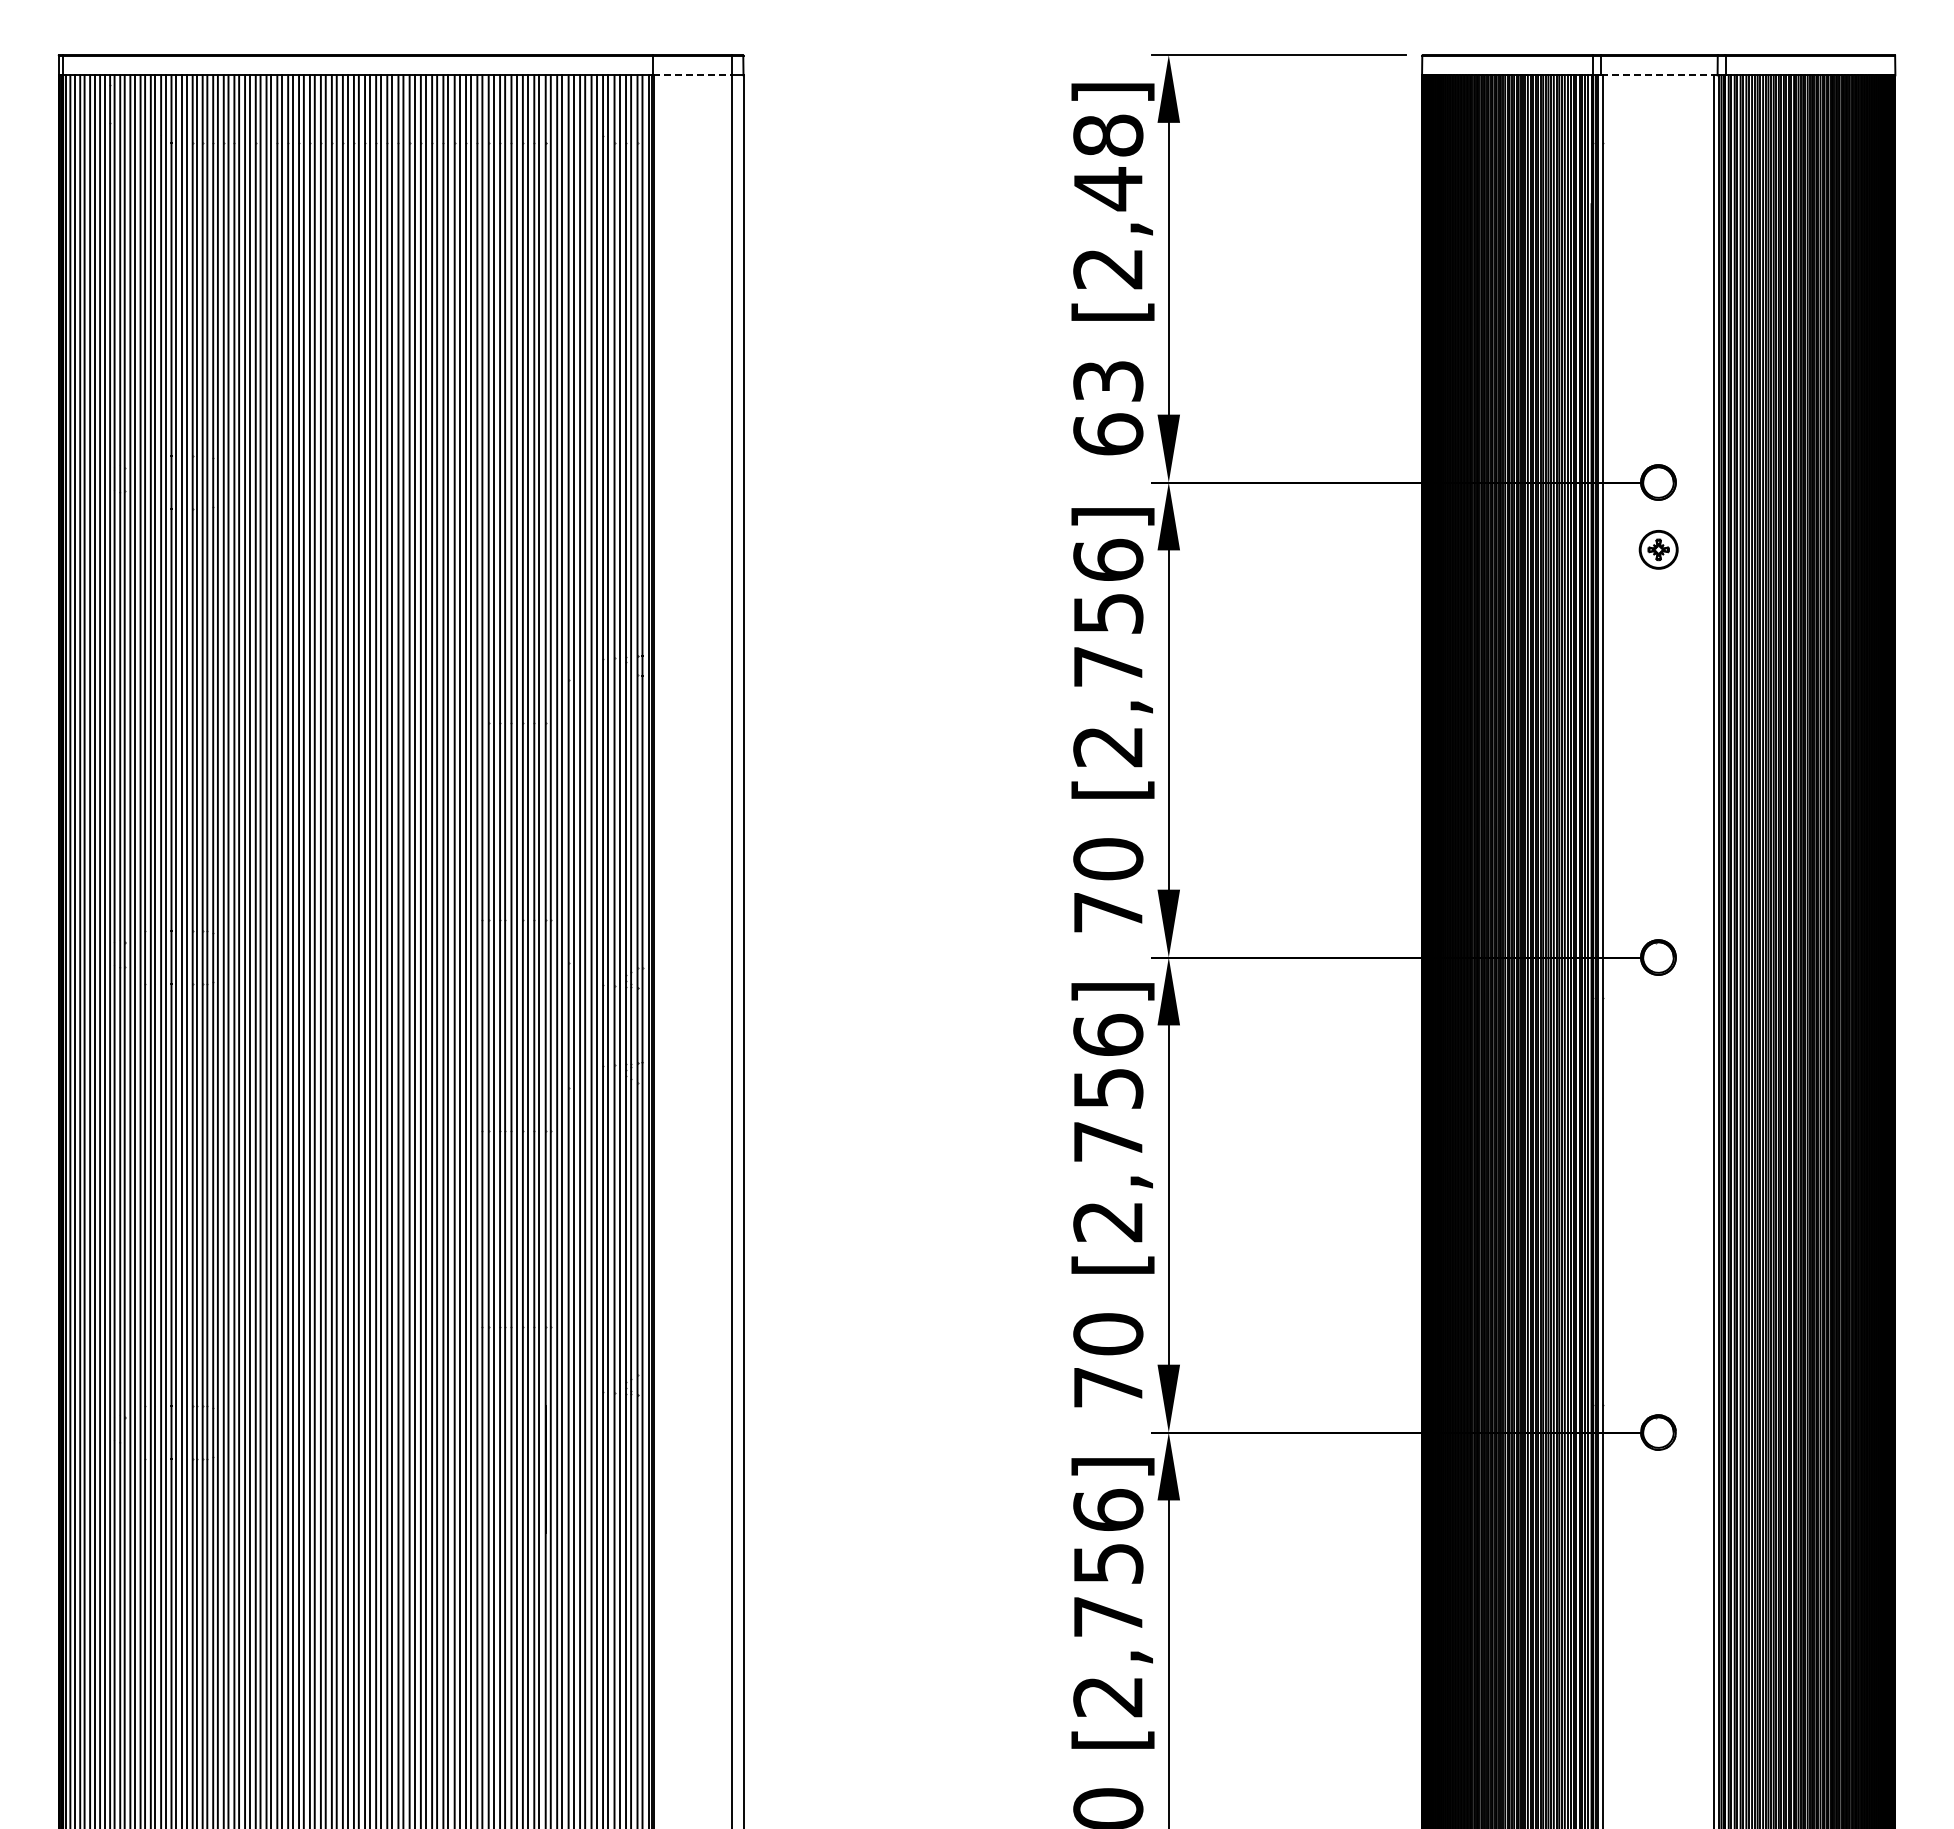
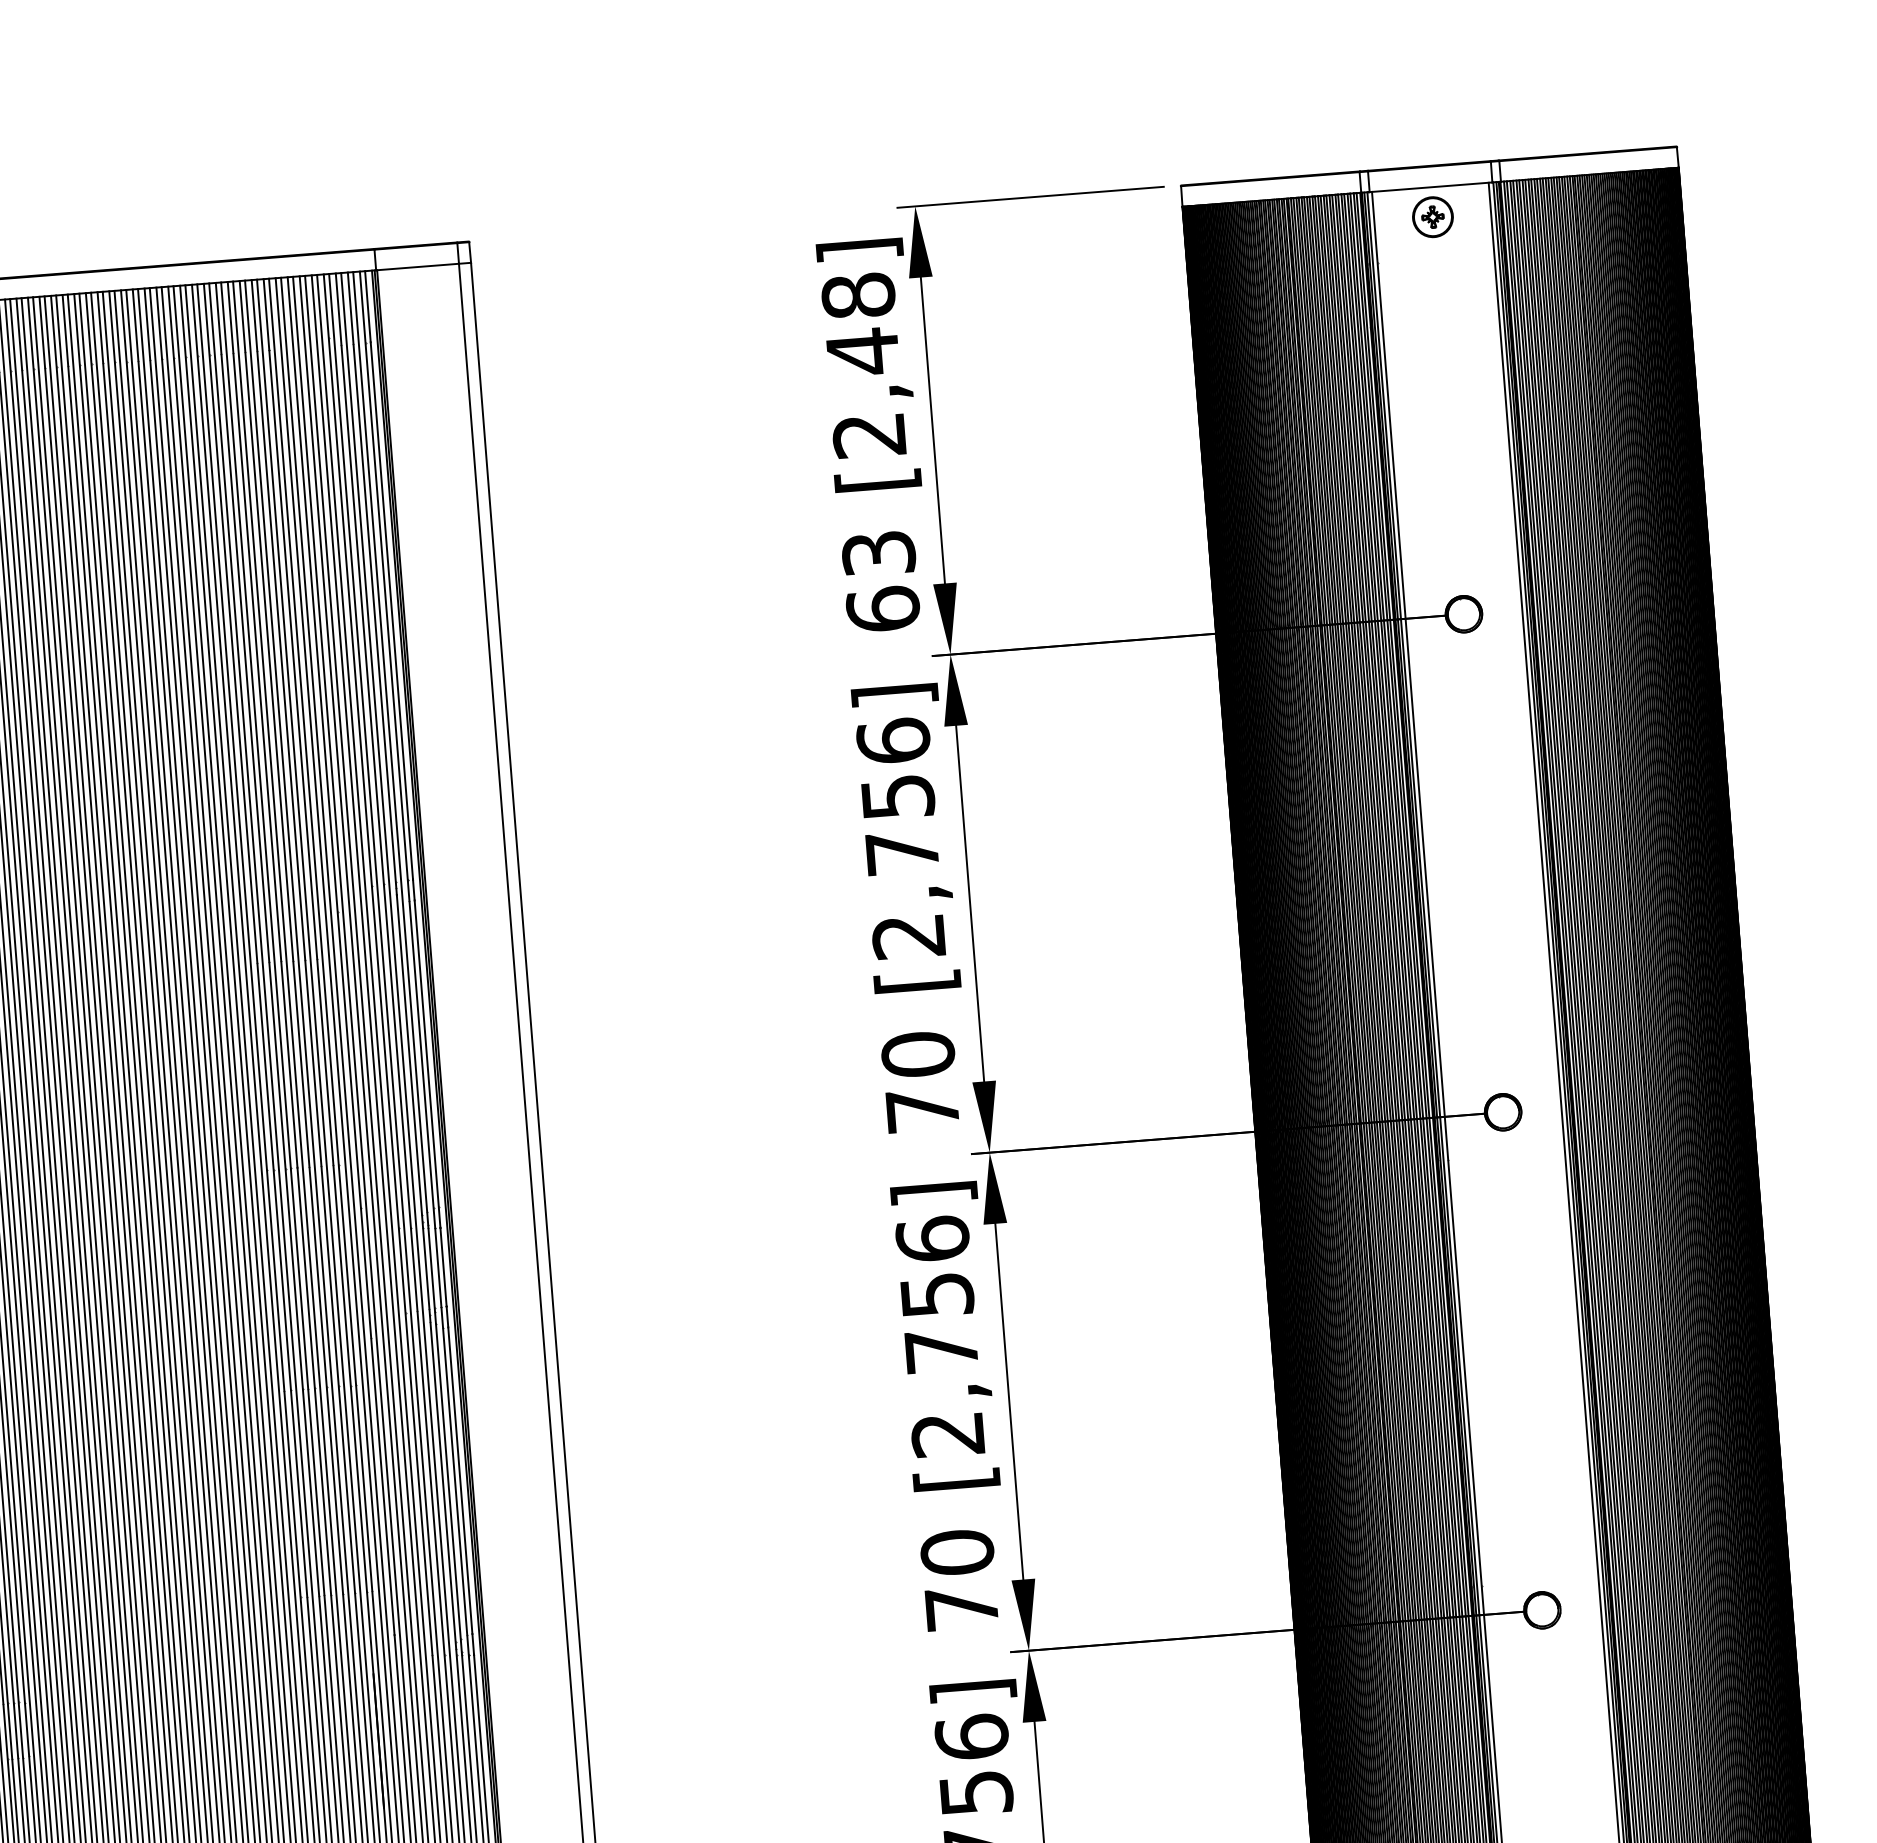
line: (692, 75) -> (417, 267), dashed -> solid
line: (1659, 75) -> (1431, 187), dashed -> solid
part: (1658, 549) -> (1432, 216), moved

